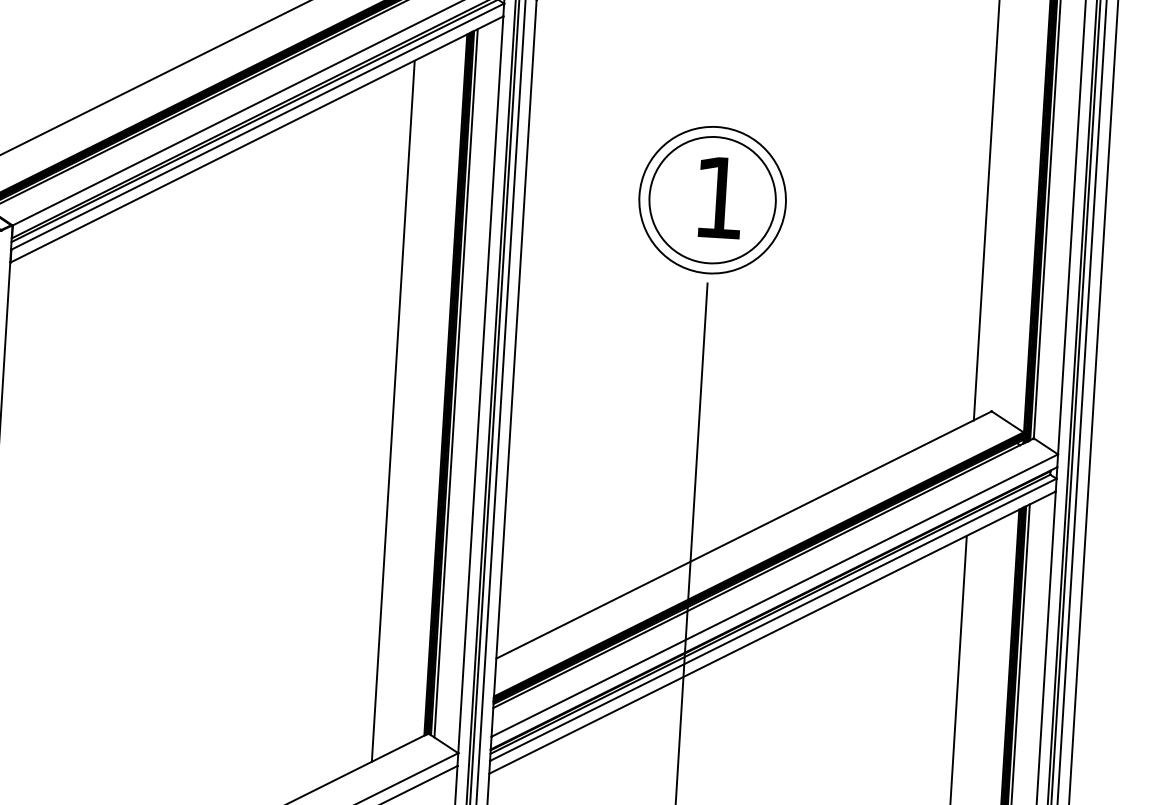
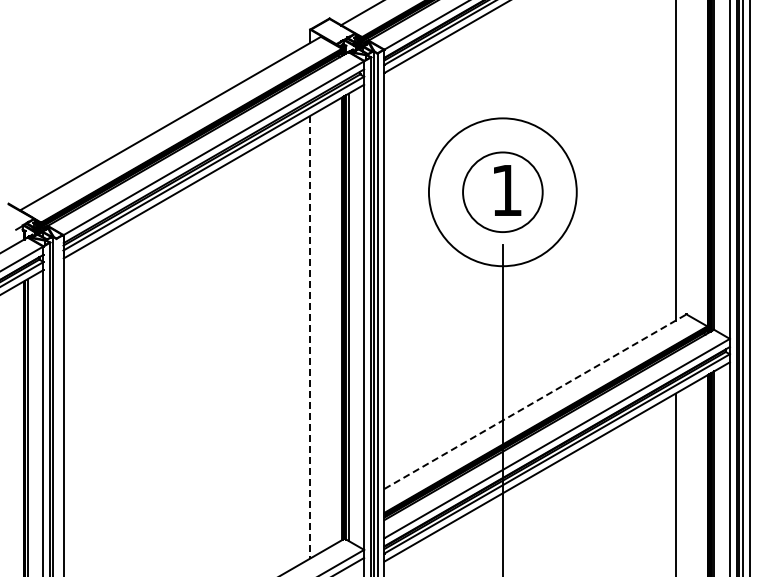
circle: (712, 200) -> (502, 192), size x1.6
line: (393, 411) -> (310, 337), solid -> dashed
line: (744, 534) -> (535, 401), solid -> dashed

